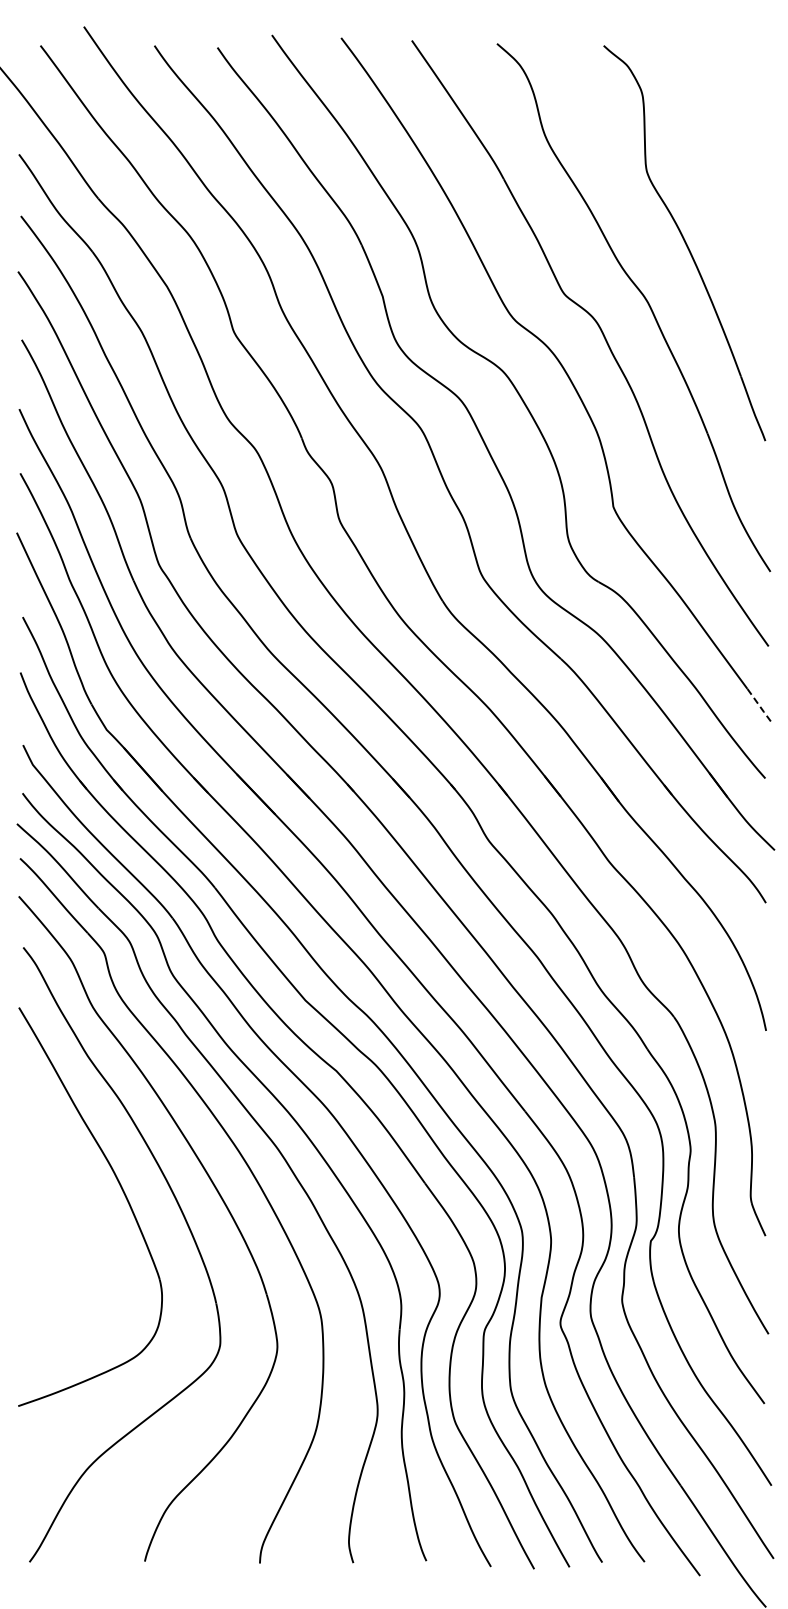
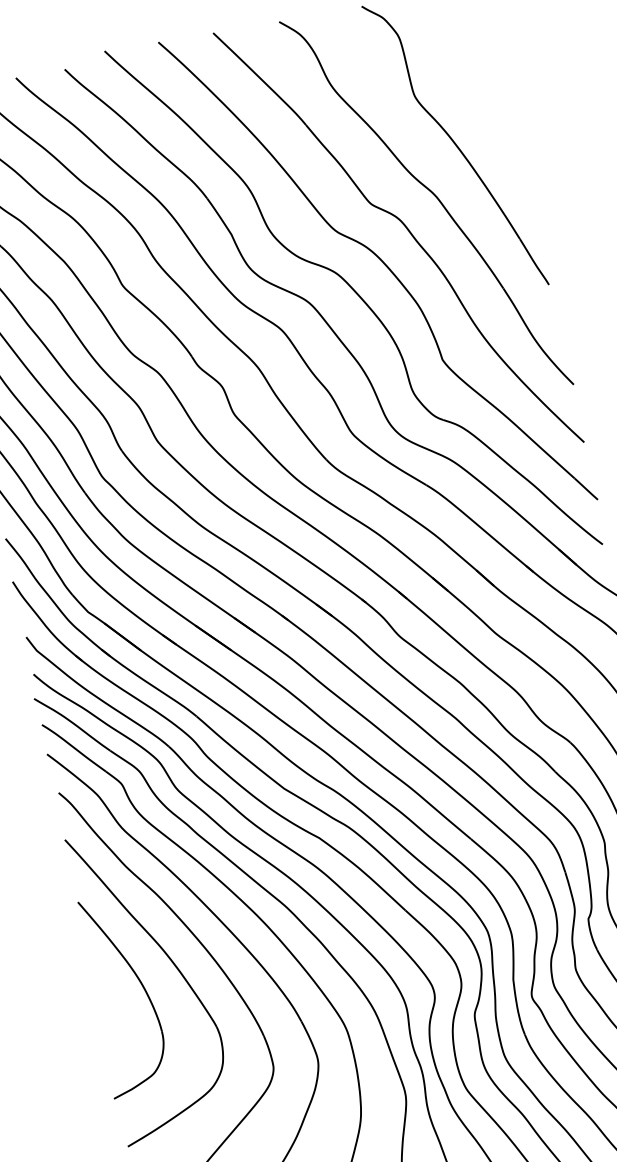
line: (758, 705) -> (585, 489), dashed -> solid
part: (76, 1207) -> (141, 984), added

